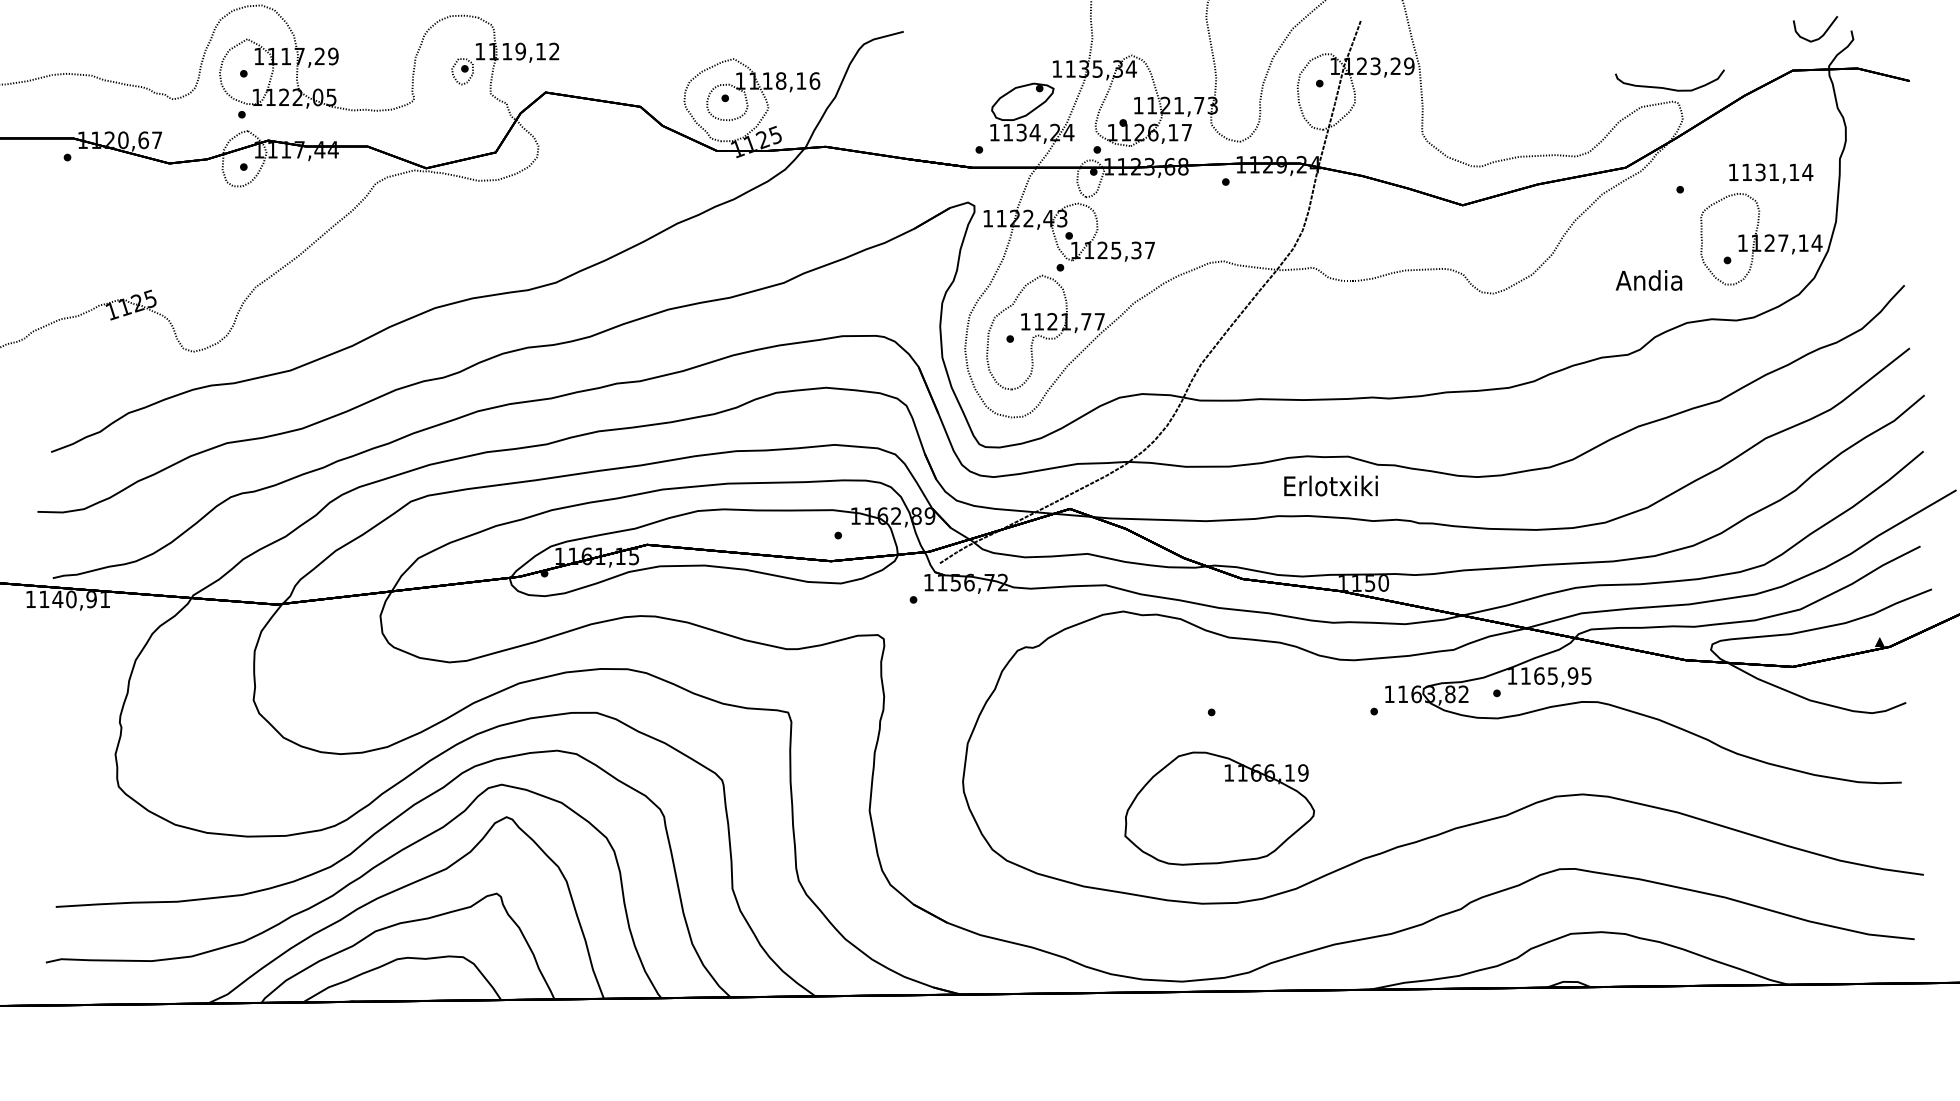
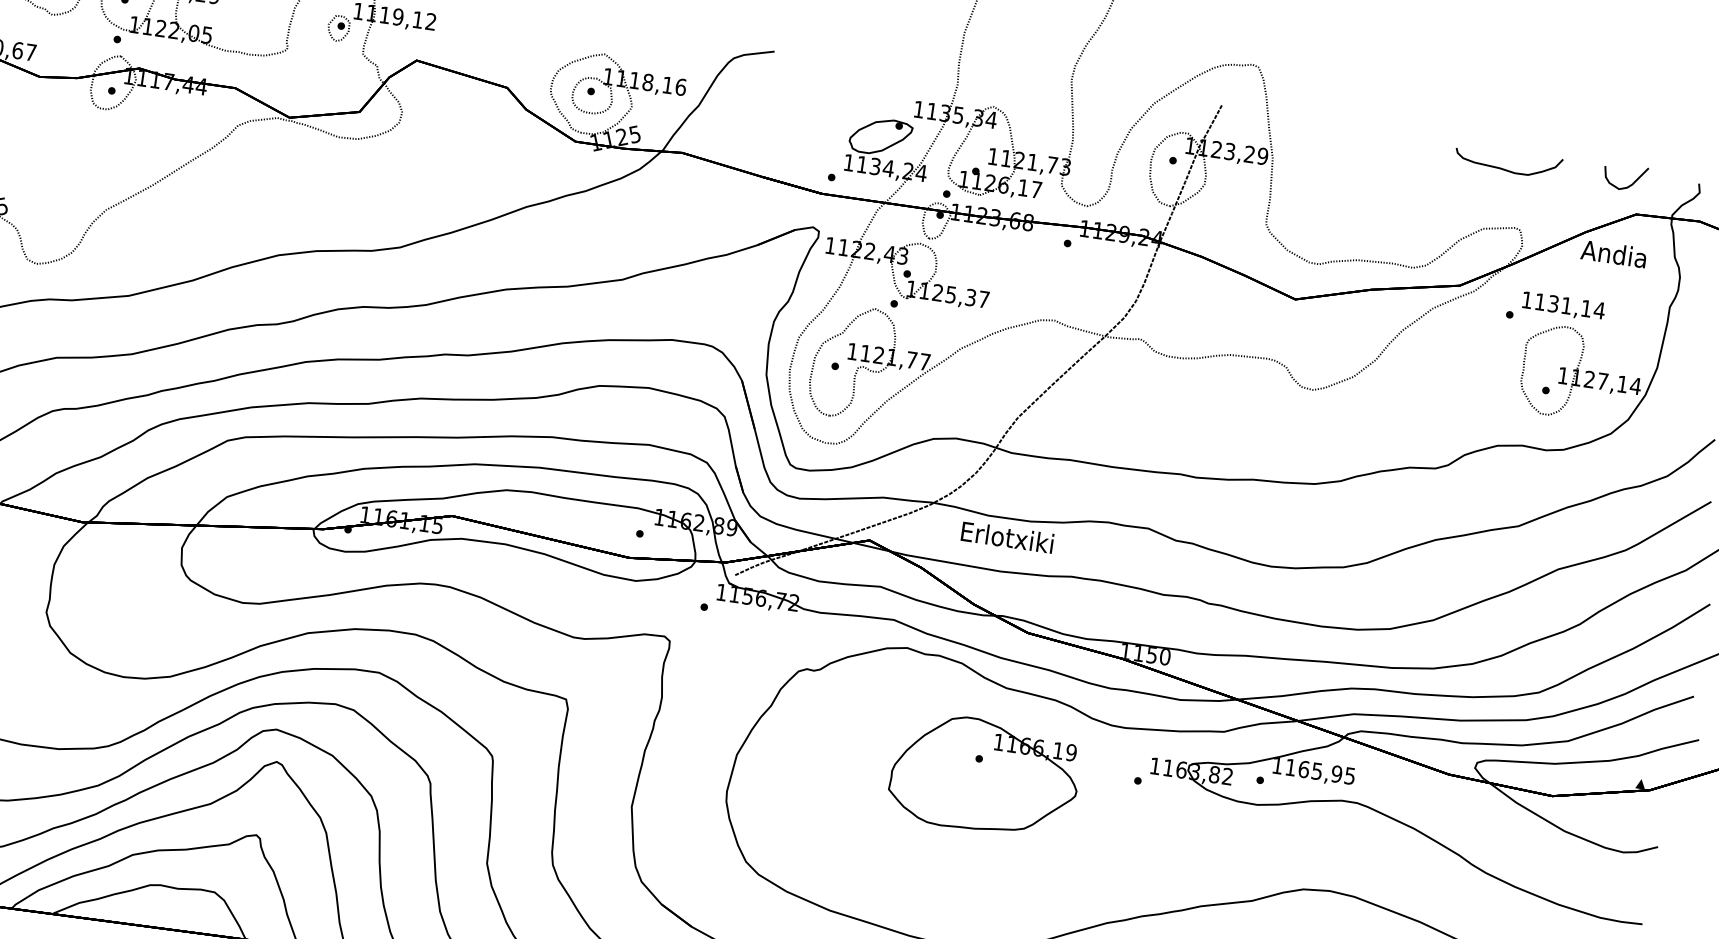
curve: (1821, 35) -> (1630, 184), moved
curve: (1666, 87) -> (1504, 168), moved
text: (1771, 173) -> (1564, 306), moved
text: (1648, 280) -> (1613, 253), moved
text: (1330, 485) -> (1007, 536), moved
part: (1219, 808) -> (984, 775), moved

